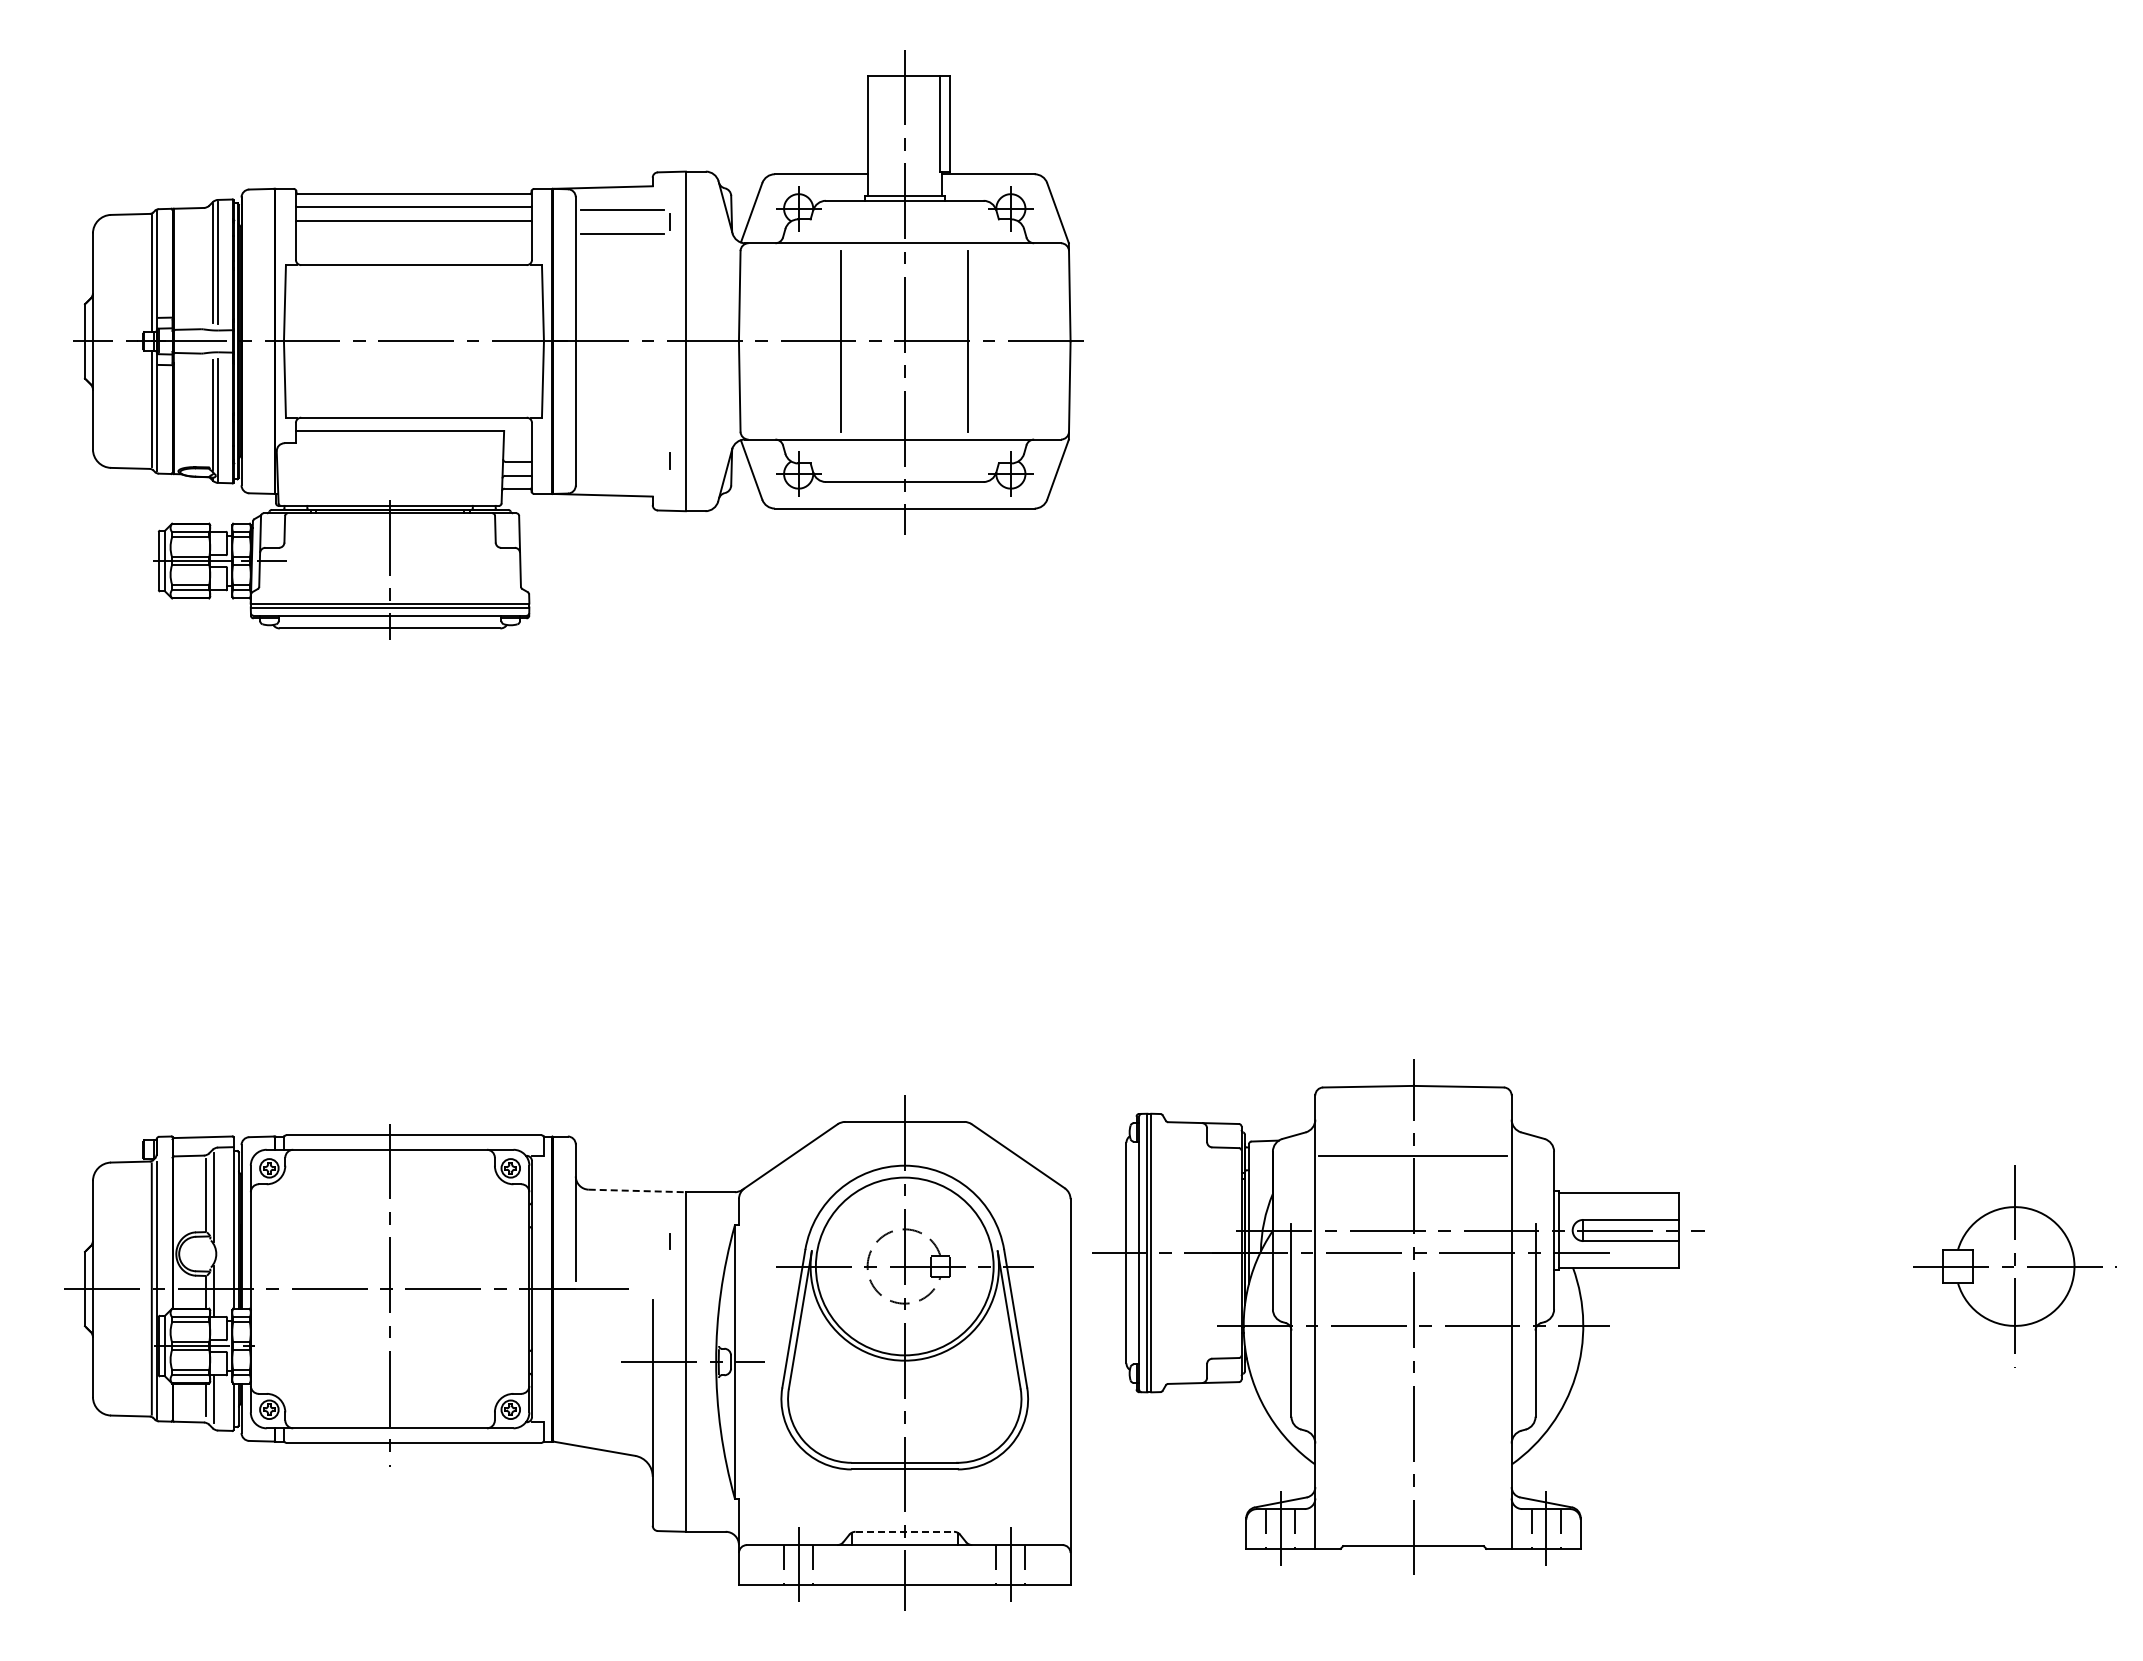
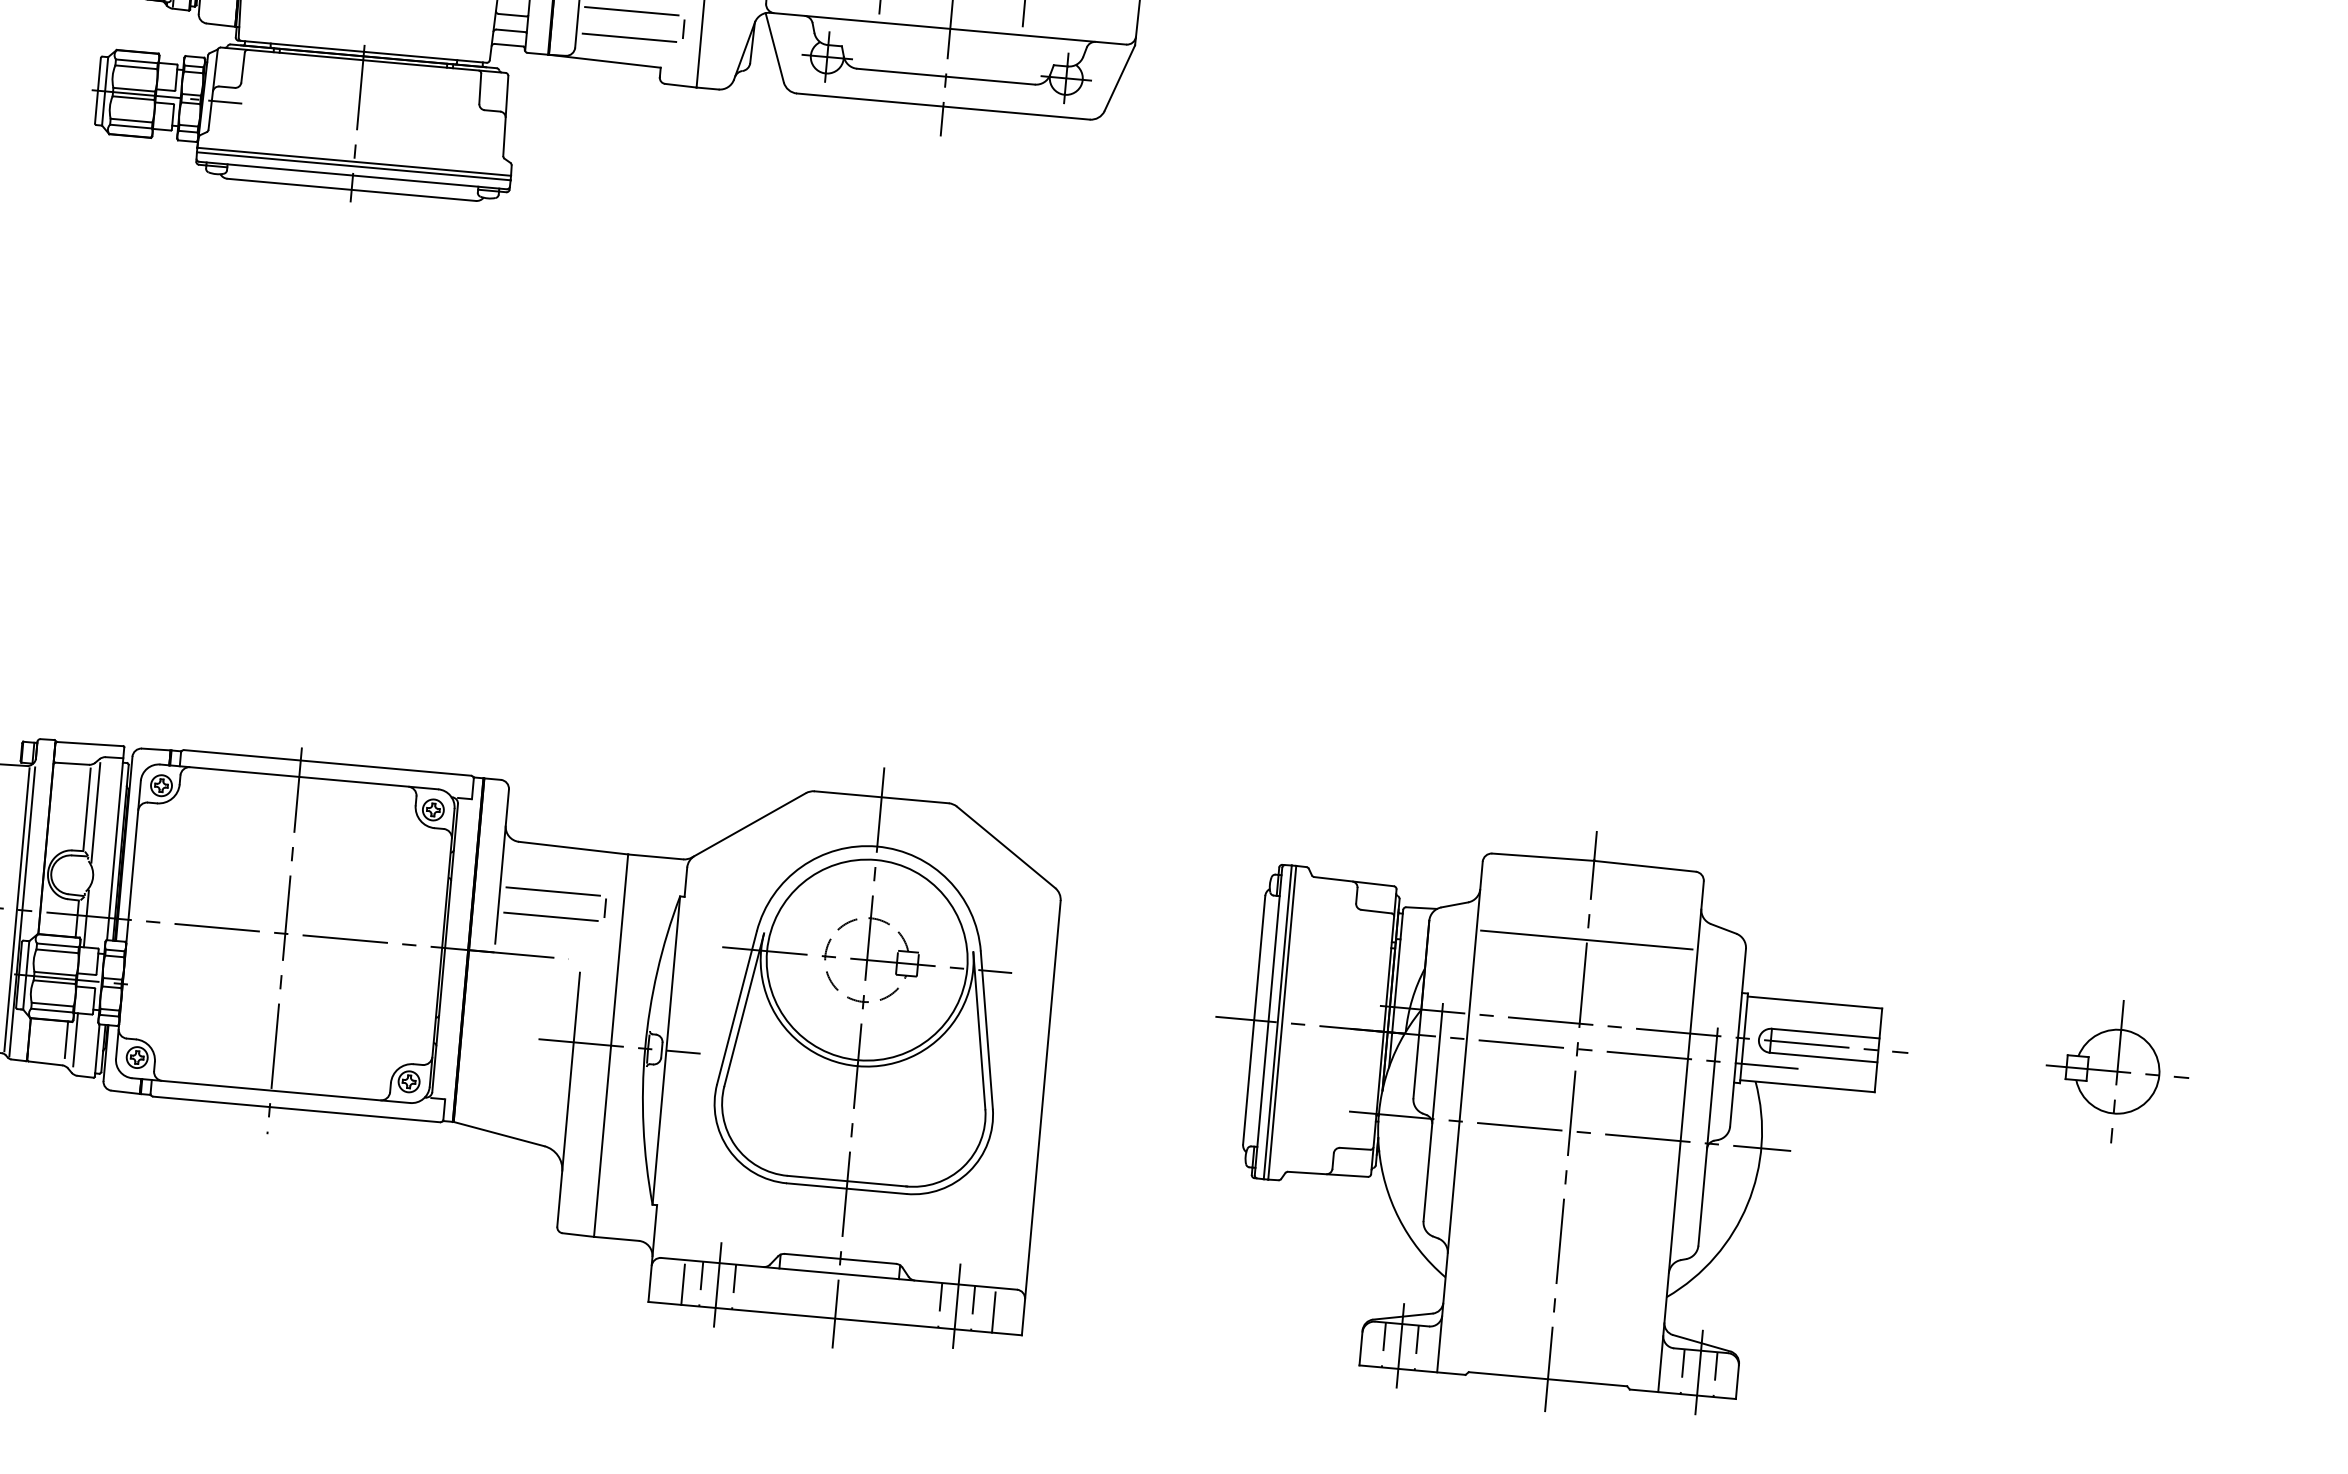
line: (622, 449) -> (631, 11), added
line: (622, 472) -> (629, 37), added
line: (637, 1190) -> (573, 847), dashed -> solid
line: (622, 1230) -> (552, 891), added
line: (622, 1253) -> (550, 917), added
part: (2014, 1266) -> (2116, 1071), size x0.62
part: (1398, 1316) -> (1554, 1119), moved
line: (905, 1531) -> (841, 1258), dashed -> solid
line: (768, 1566) -> (683, 1284), added
line: (1044, 1566) -> (994, 1311), added

